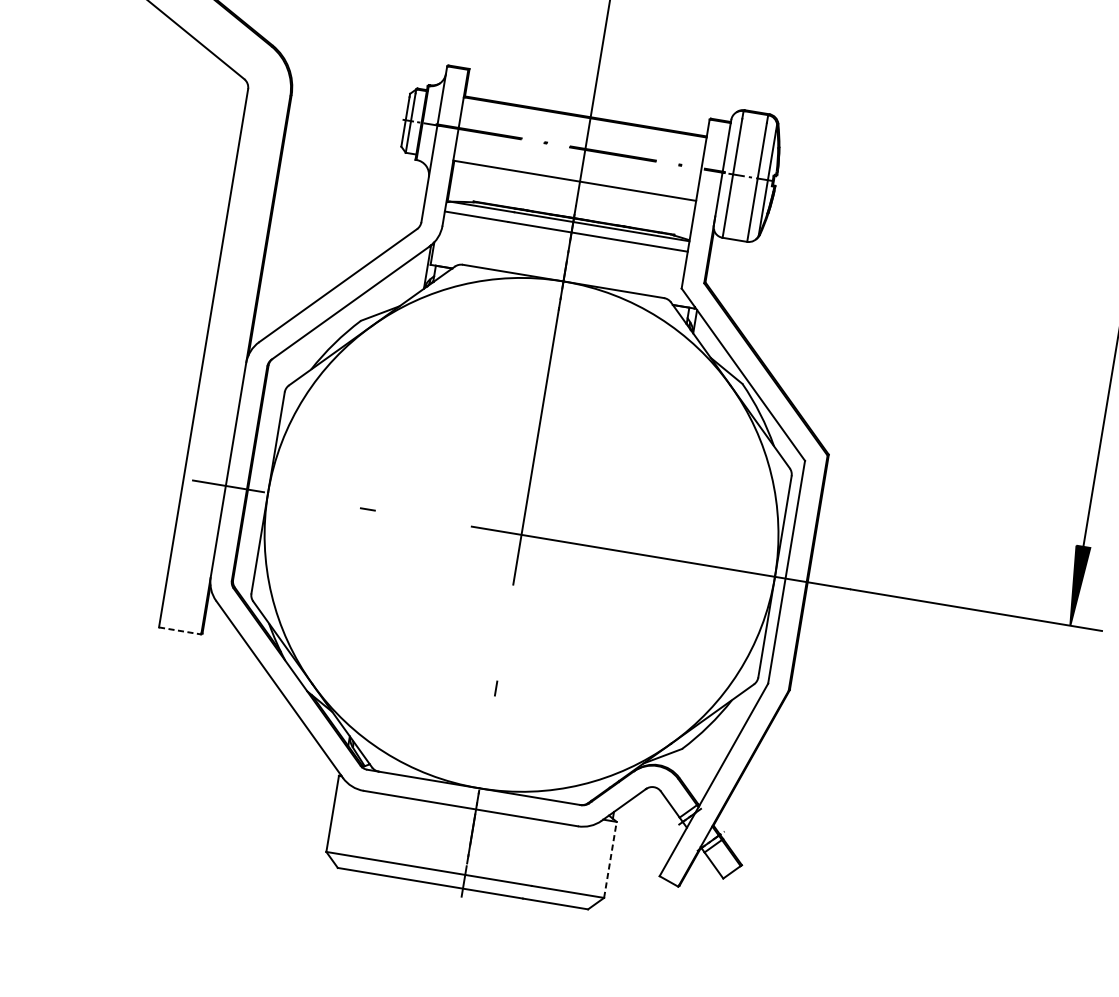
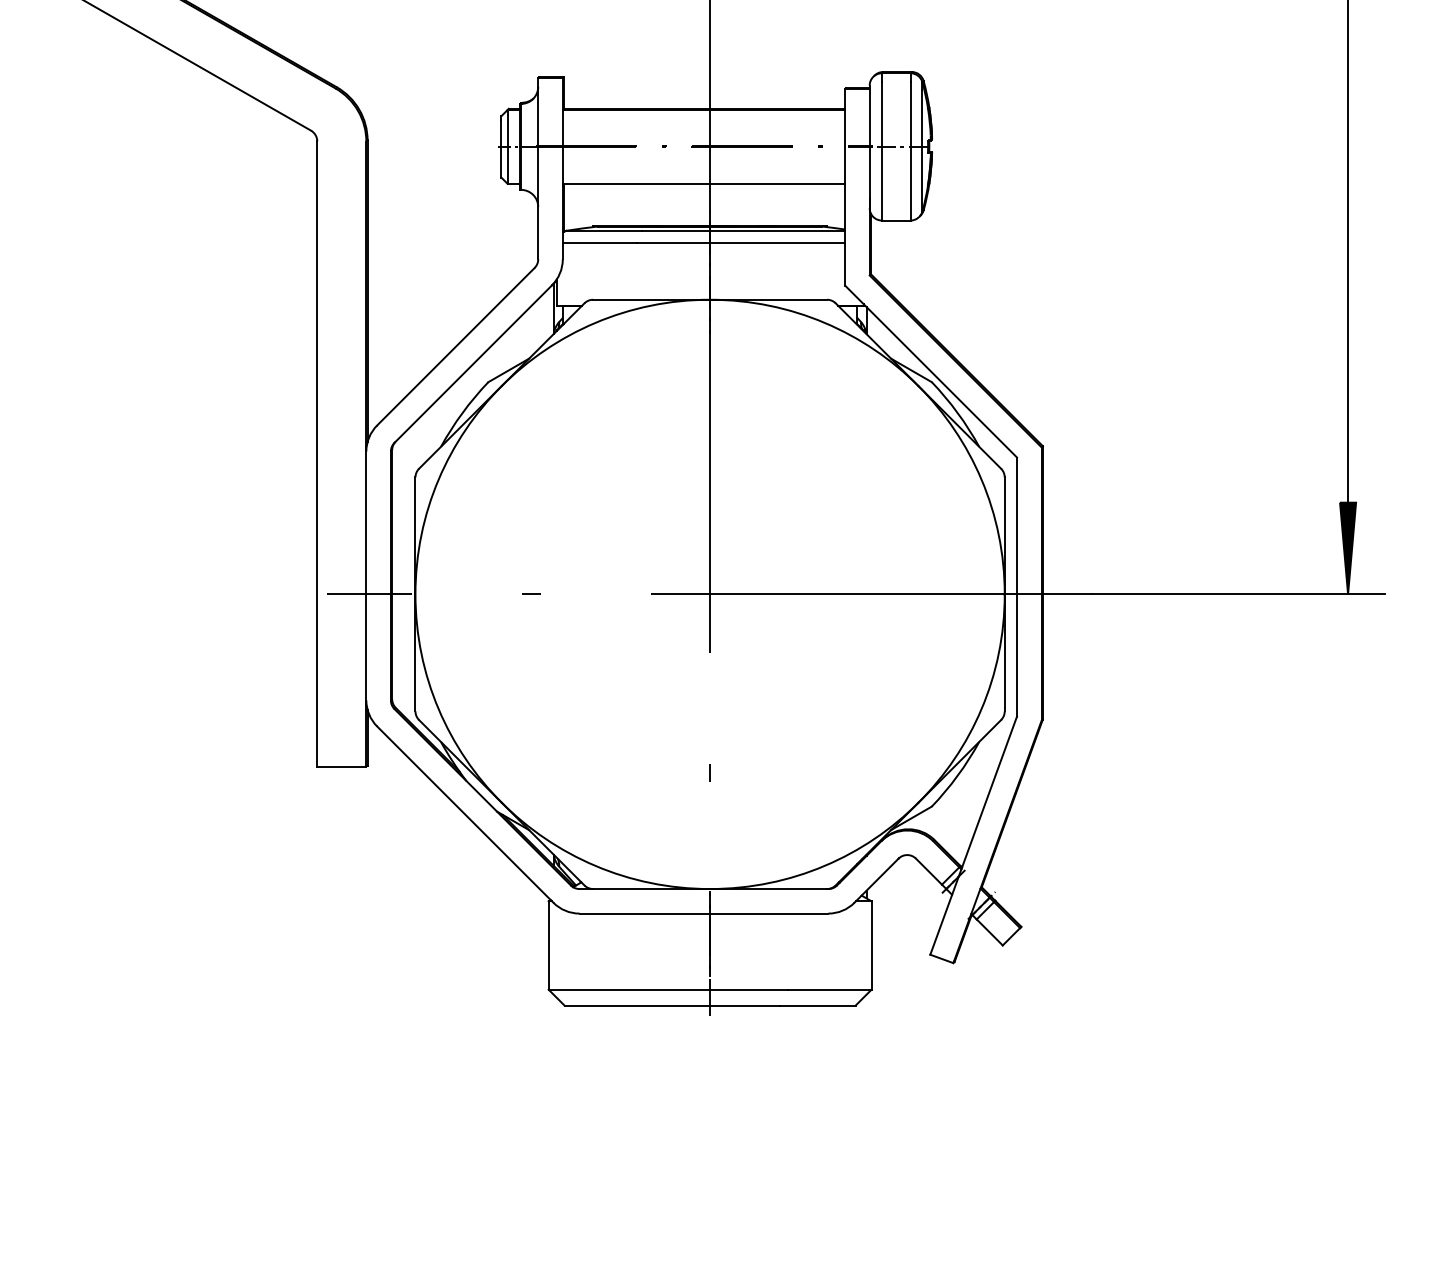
line: (179, 631) -> (341, 767), dashed -> solid
line: (610, 859) -> (871, 945), dashed -> solid

